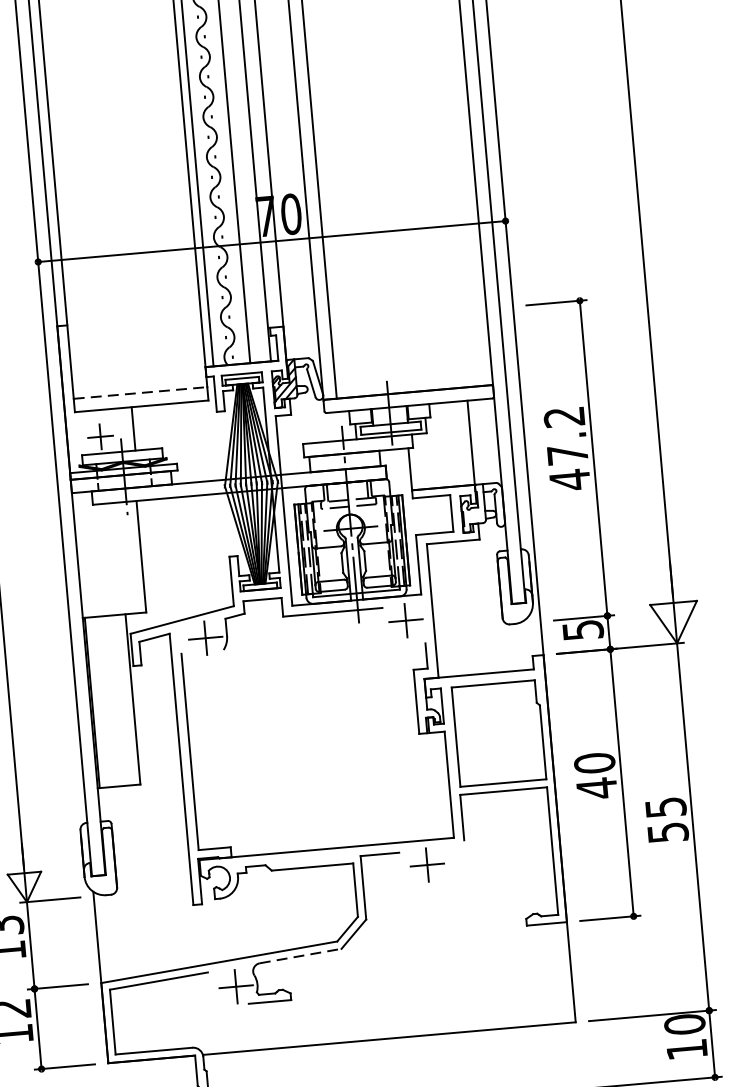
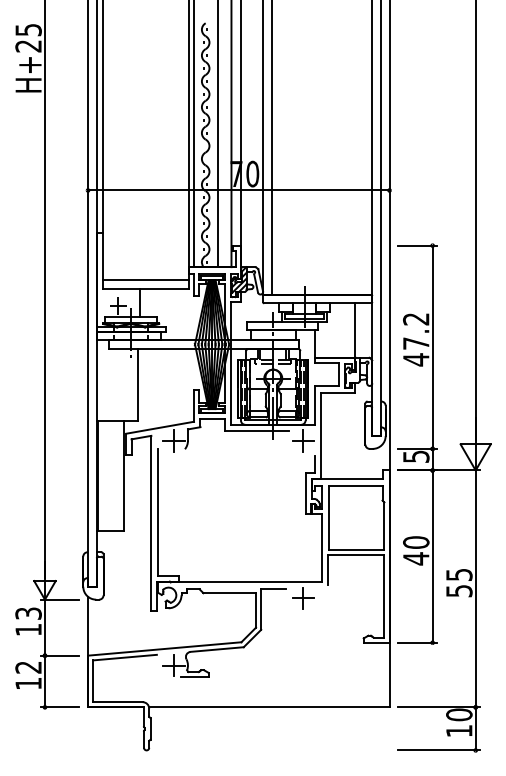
line: (141, 393) -> (146, 280), dashed -> solid
line: (301, 955) -> (217, 649), dashed -> solid

